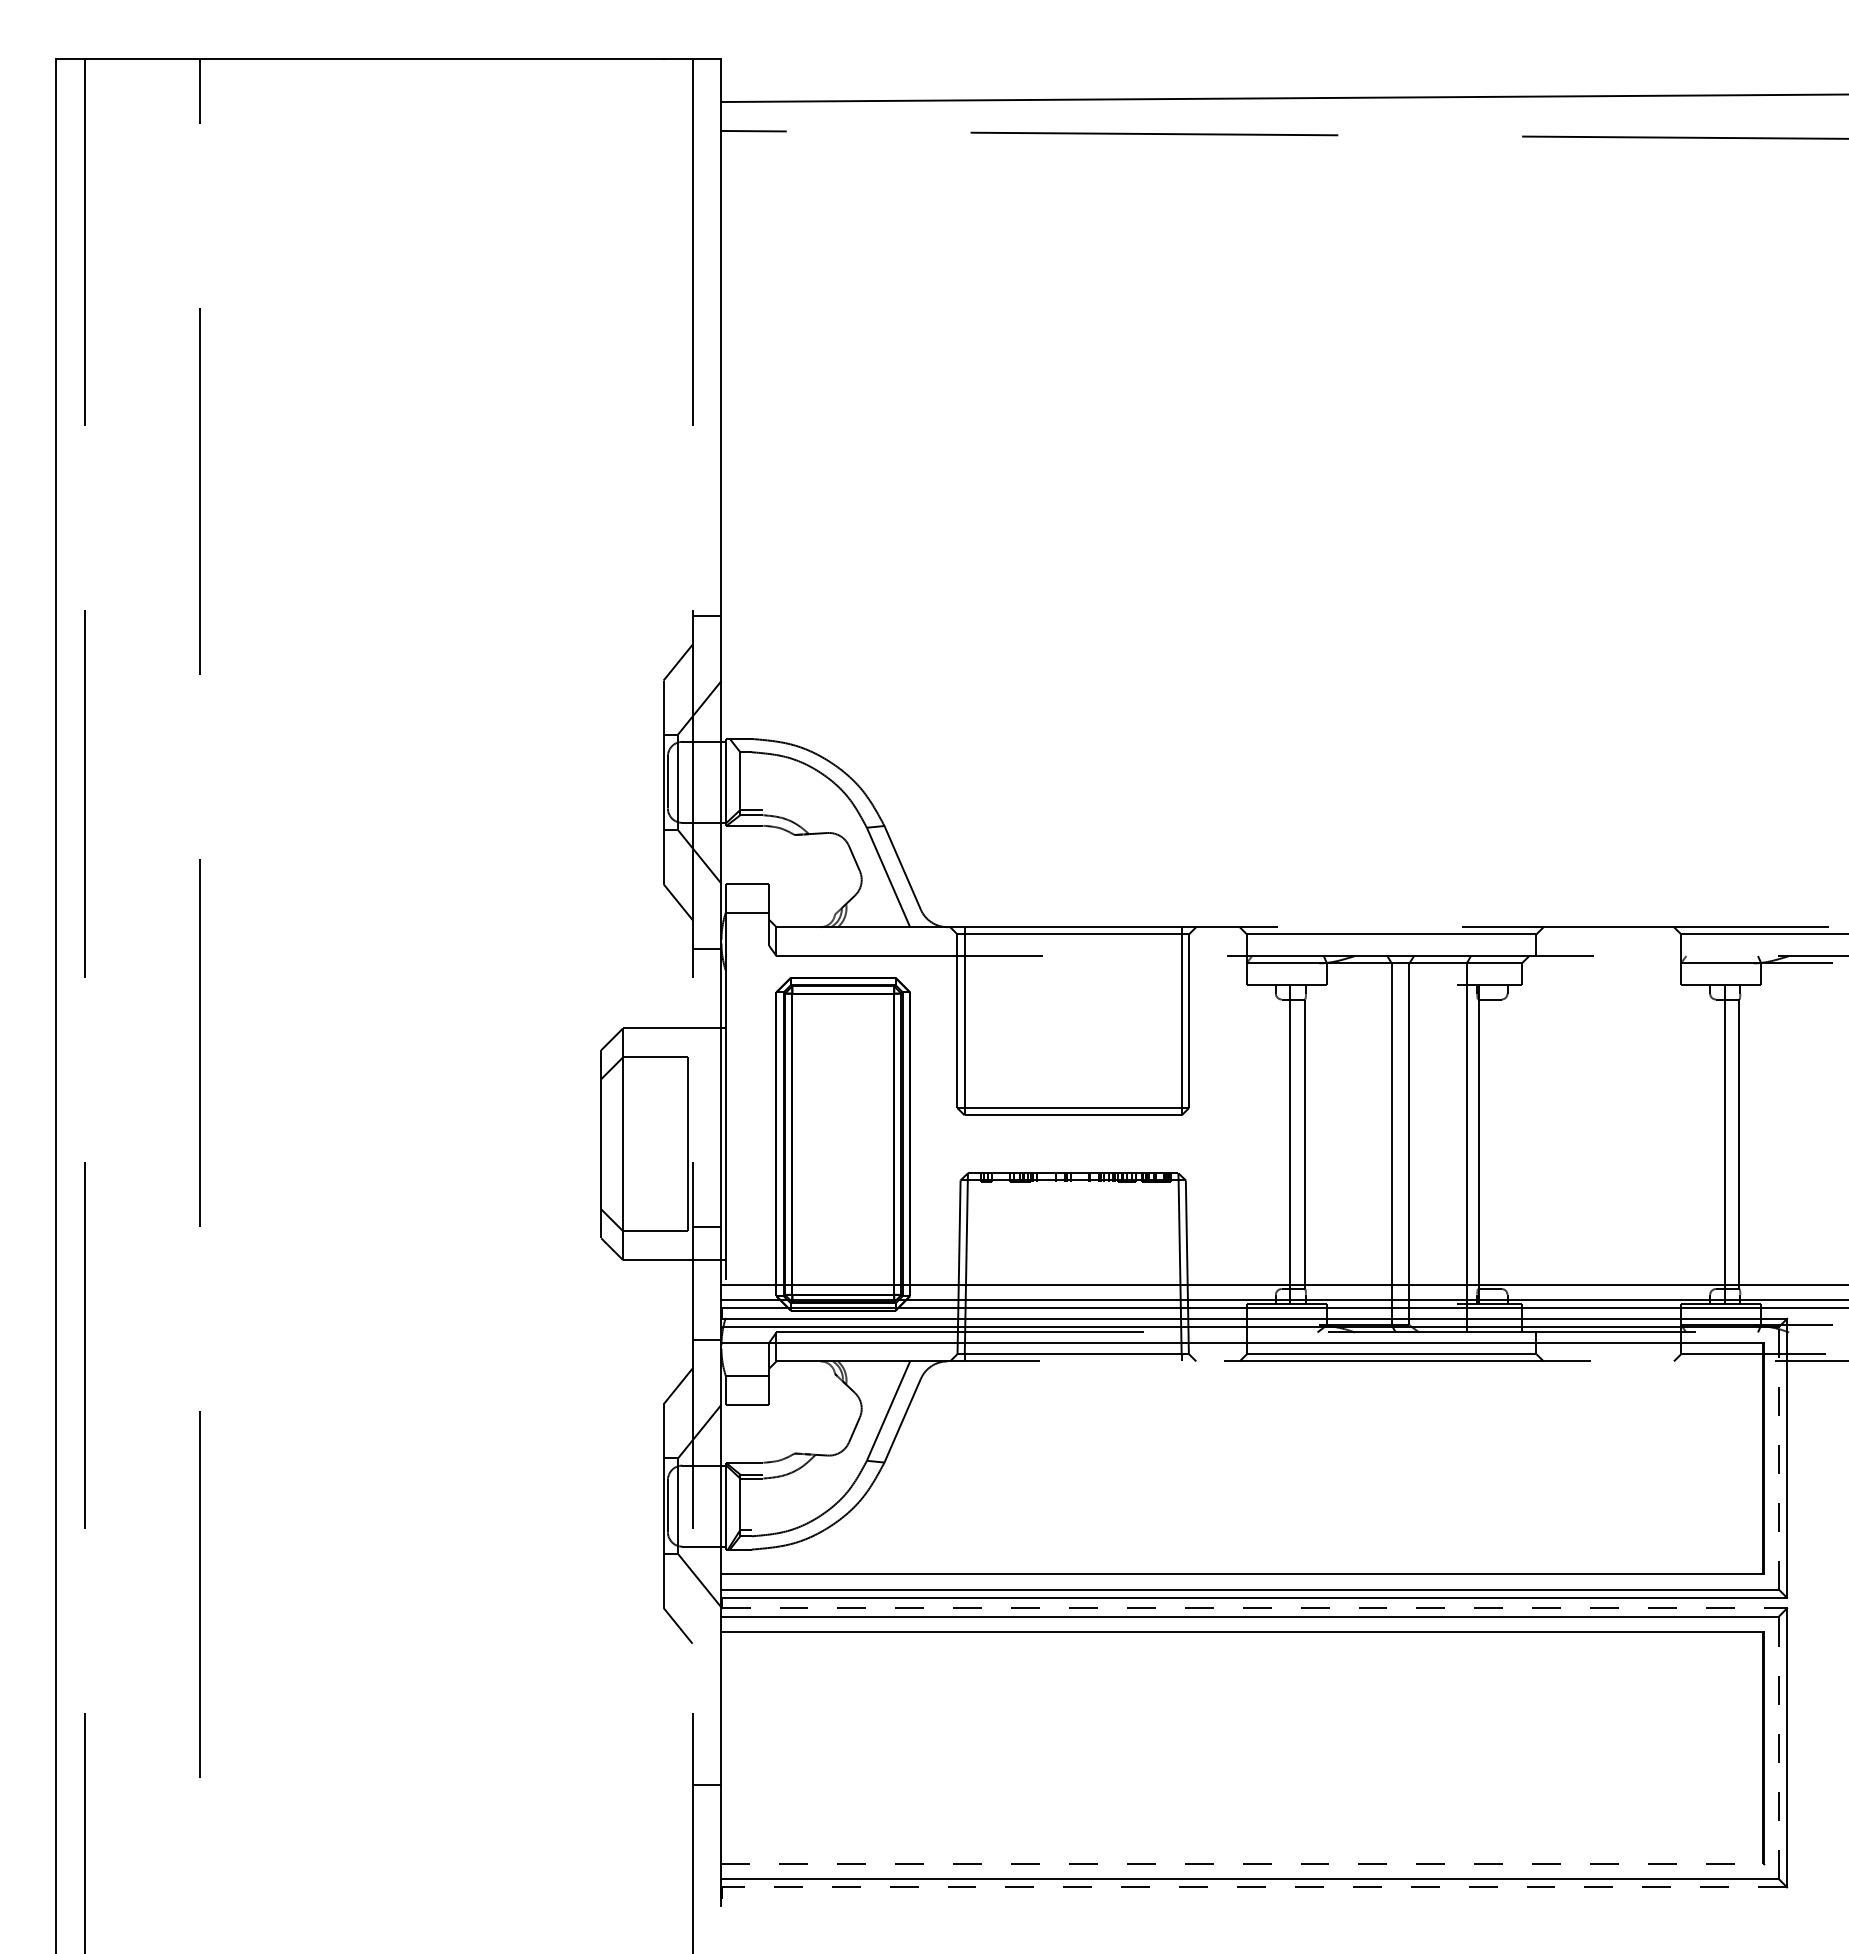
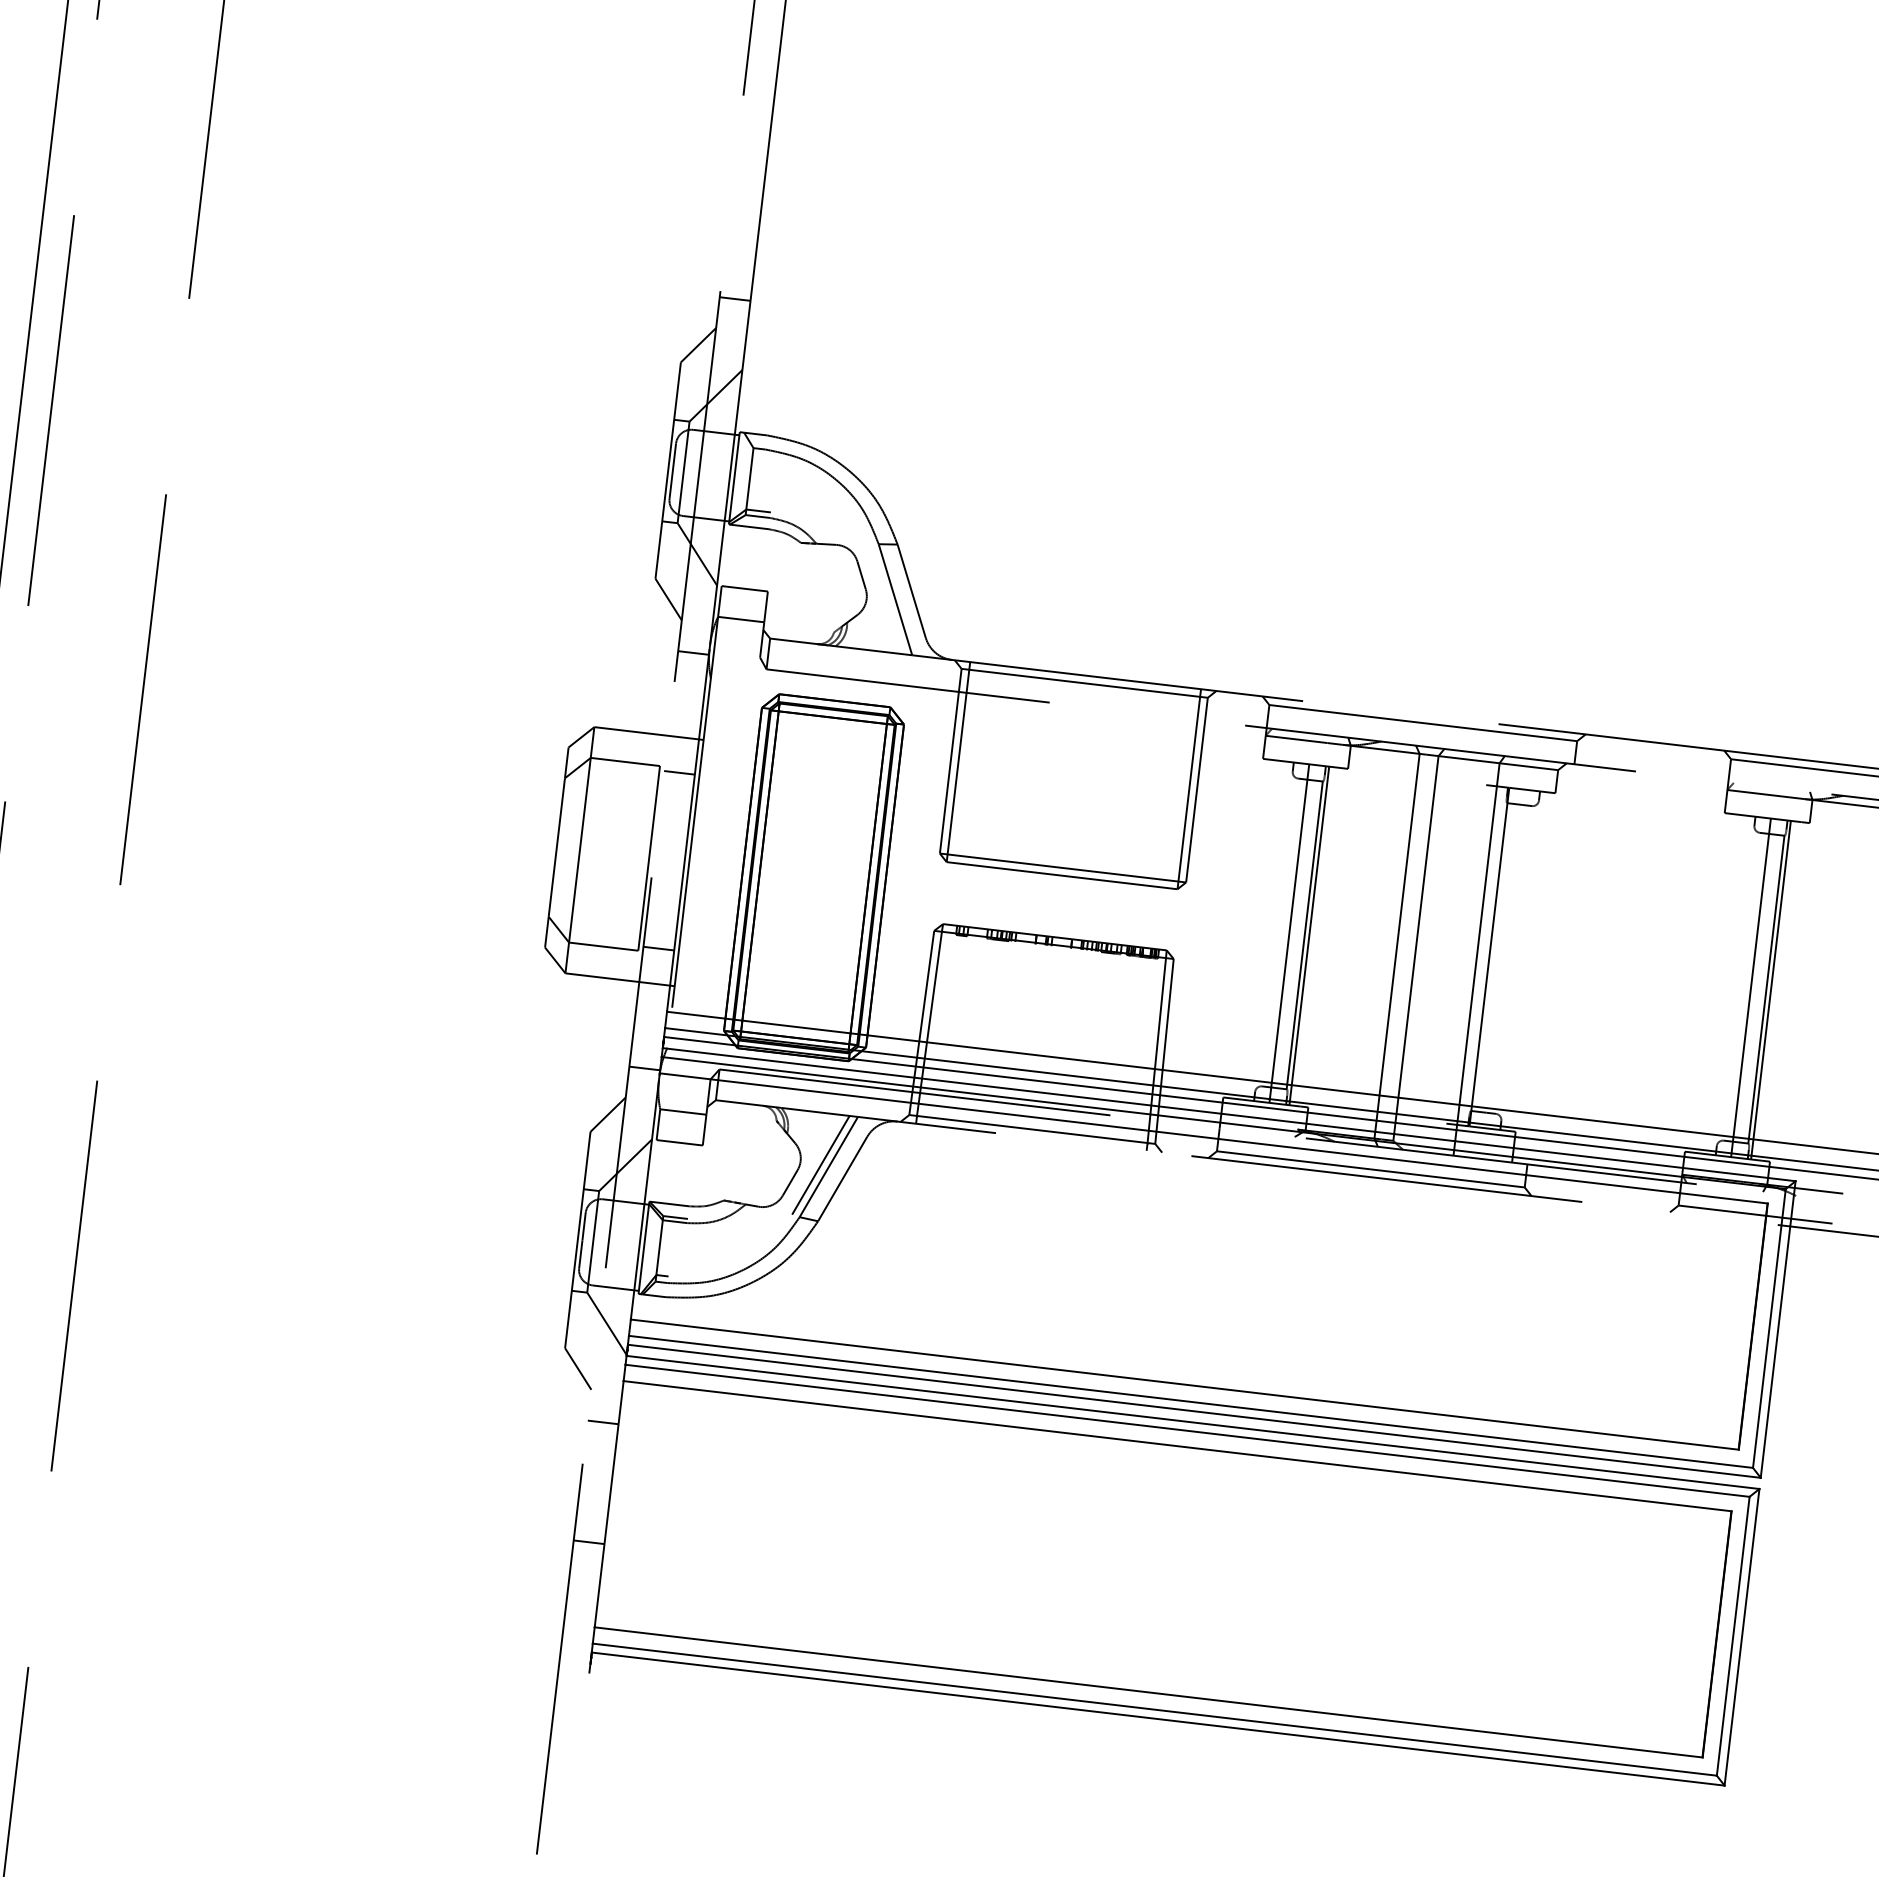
line: (706, 1061) -> (678, 772), added
line: (1309, 1144) -> (1309, 936), added
line: (1743, 1144) -> (1771, 990), added
line: (880, 1410) -> (820, 1165), added
line: (1778, 1457) -> (1769, 1327), dashed -> solid
line: (1254, 1608) -> (1193, 1422), dashed -> solid
line: (706, 1672) -> (602, 1422), added
line: (1778, 1747) -> (1732, 1635), dashed -> solid
line: (1243, 1863) -> (1149, 1692), dashed -> solid
line: (1254, 1887) -> (1158, 1719), dashed -> solid

